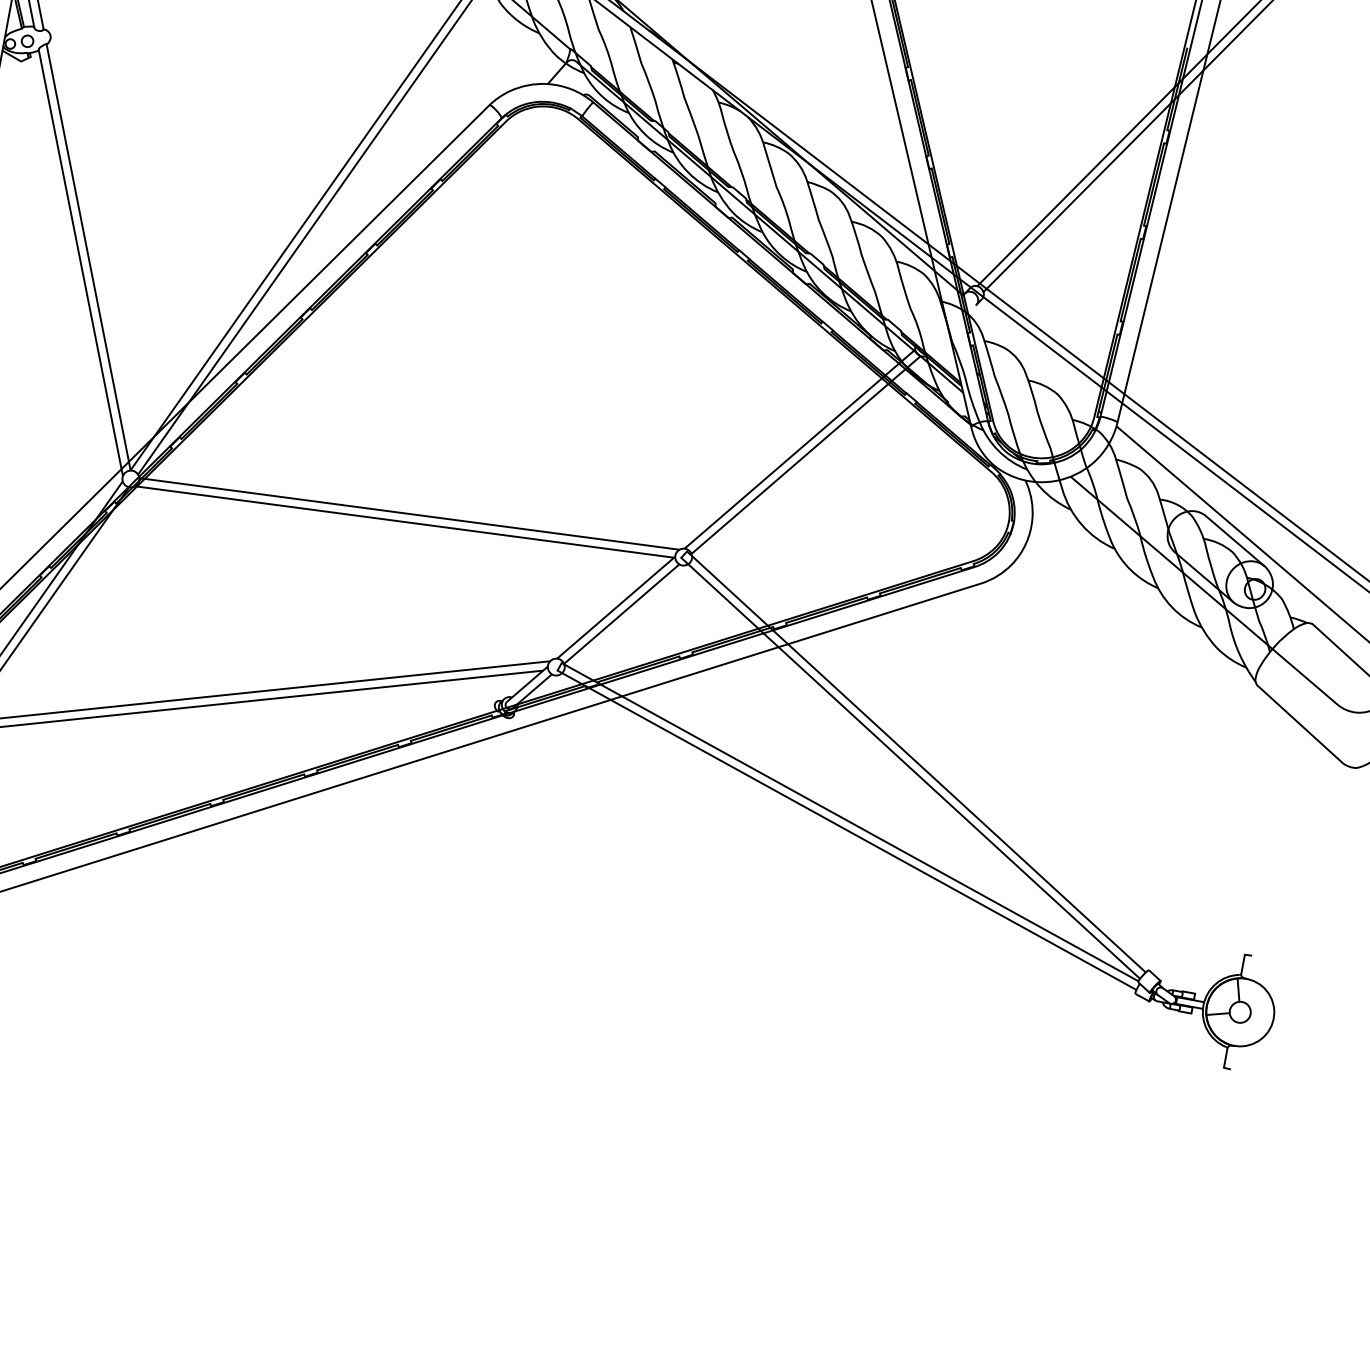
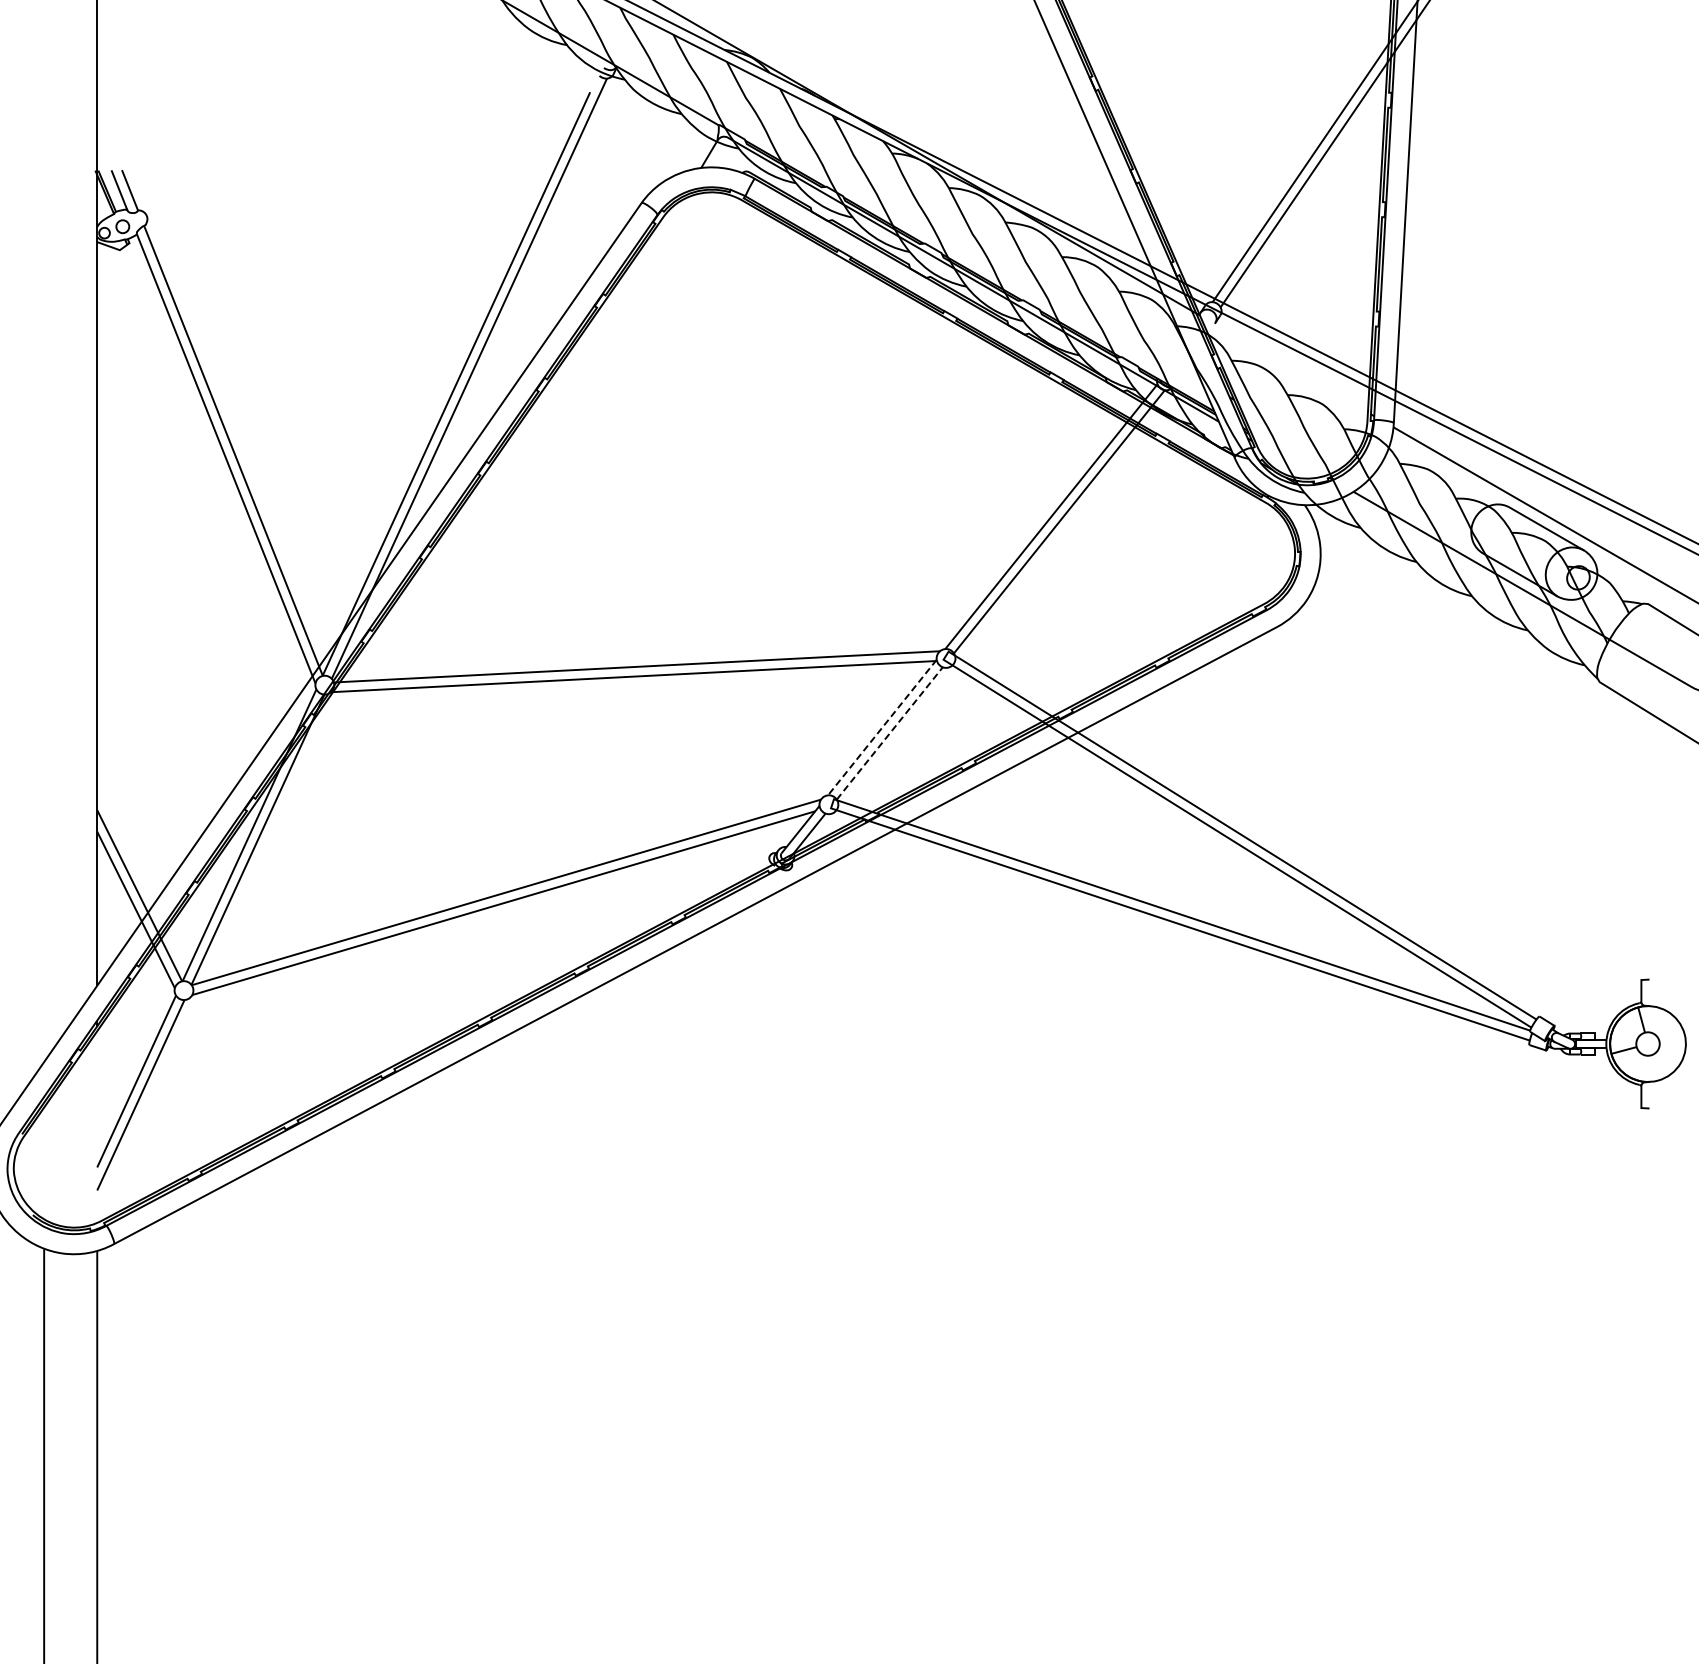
line: (616, 607) -> (882, 727), solid -> dashed
line: (621, 614) -> (889, 733), solid -> dashed

